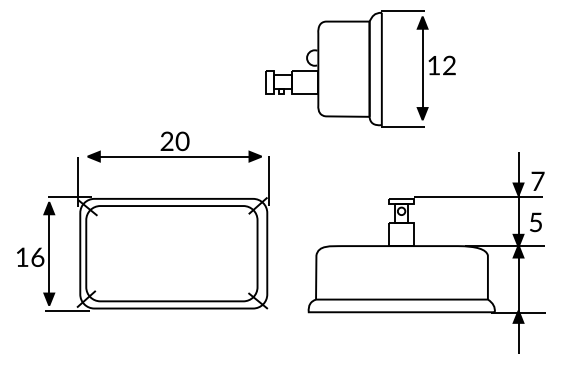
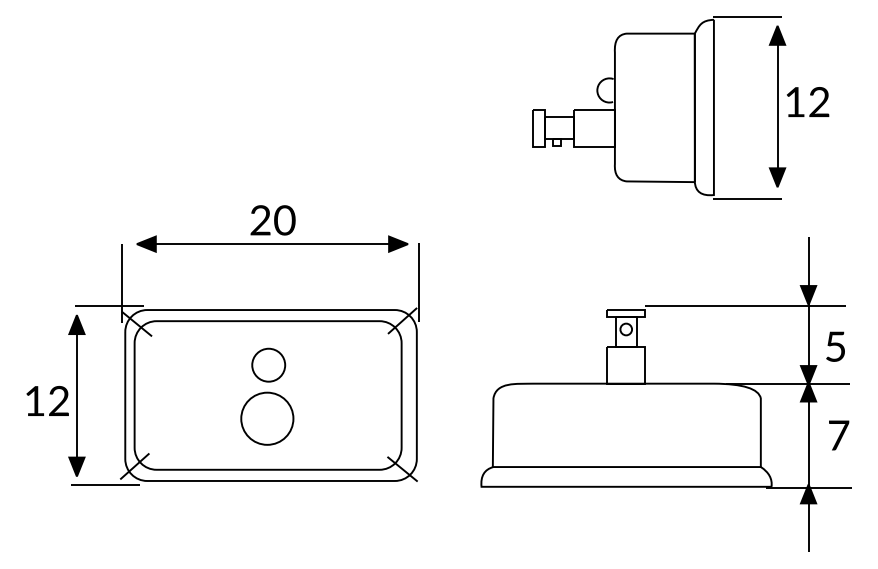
part: (360, 68) -> (680, 106), moved
text: (537, 180) -> (838, 434), moved
part: (170, 254) -> (265, 396), added
text: (37, 256) -> (58, 399), 16 -> 12

